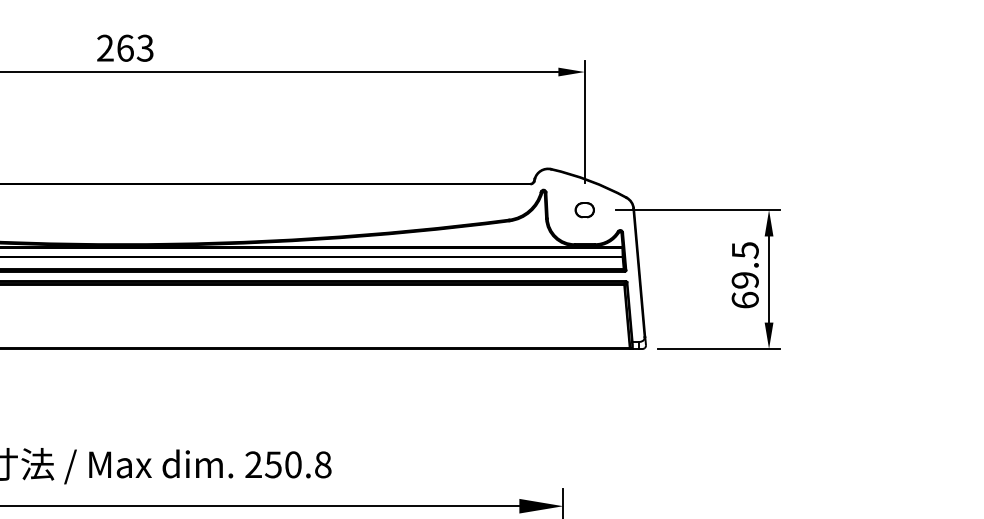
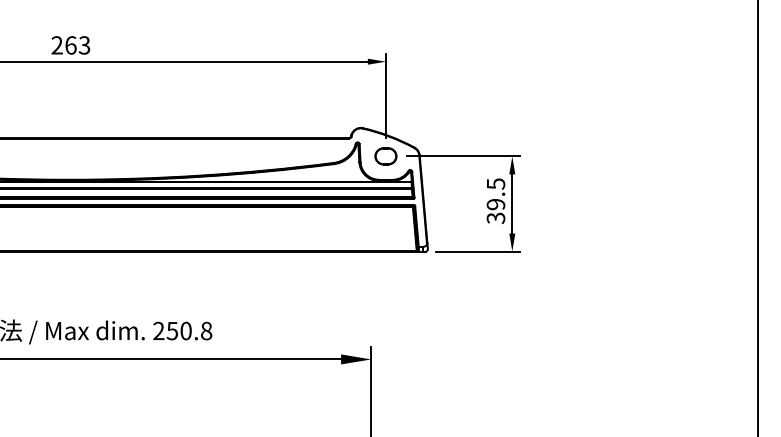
part: (584, 210) -> (385, 156), size x1.67
text: (744, 300) -> (495, 218), 69.5 -> 39.5

